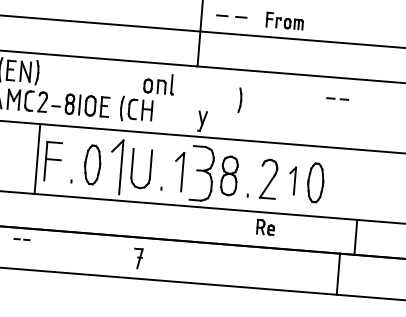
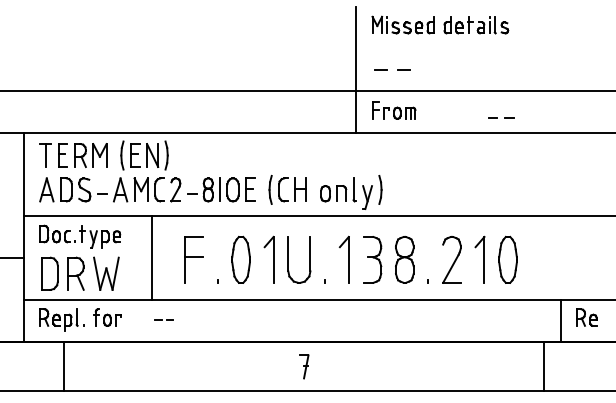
part: (285, 21) -> (394, 110), moved
part: (159, 83) -> (338, 189), moved
line: (340, 98) -> (504, 117), moved
part: (240, 99) -> (380, 189), moved
line: (37, 158) -> (151, 257), moved
part: (115, 166) -> (268, 259), size x0.71
part: (202, 173) -> (372, 259), size x0.71
part: (291, 180) -> (479, 259), size x1.43
part: (265, 227) -> (586, 317), moved
line: (20, 238) -> (162, 319), moved

